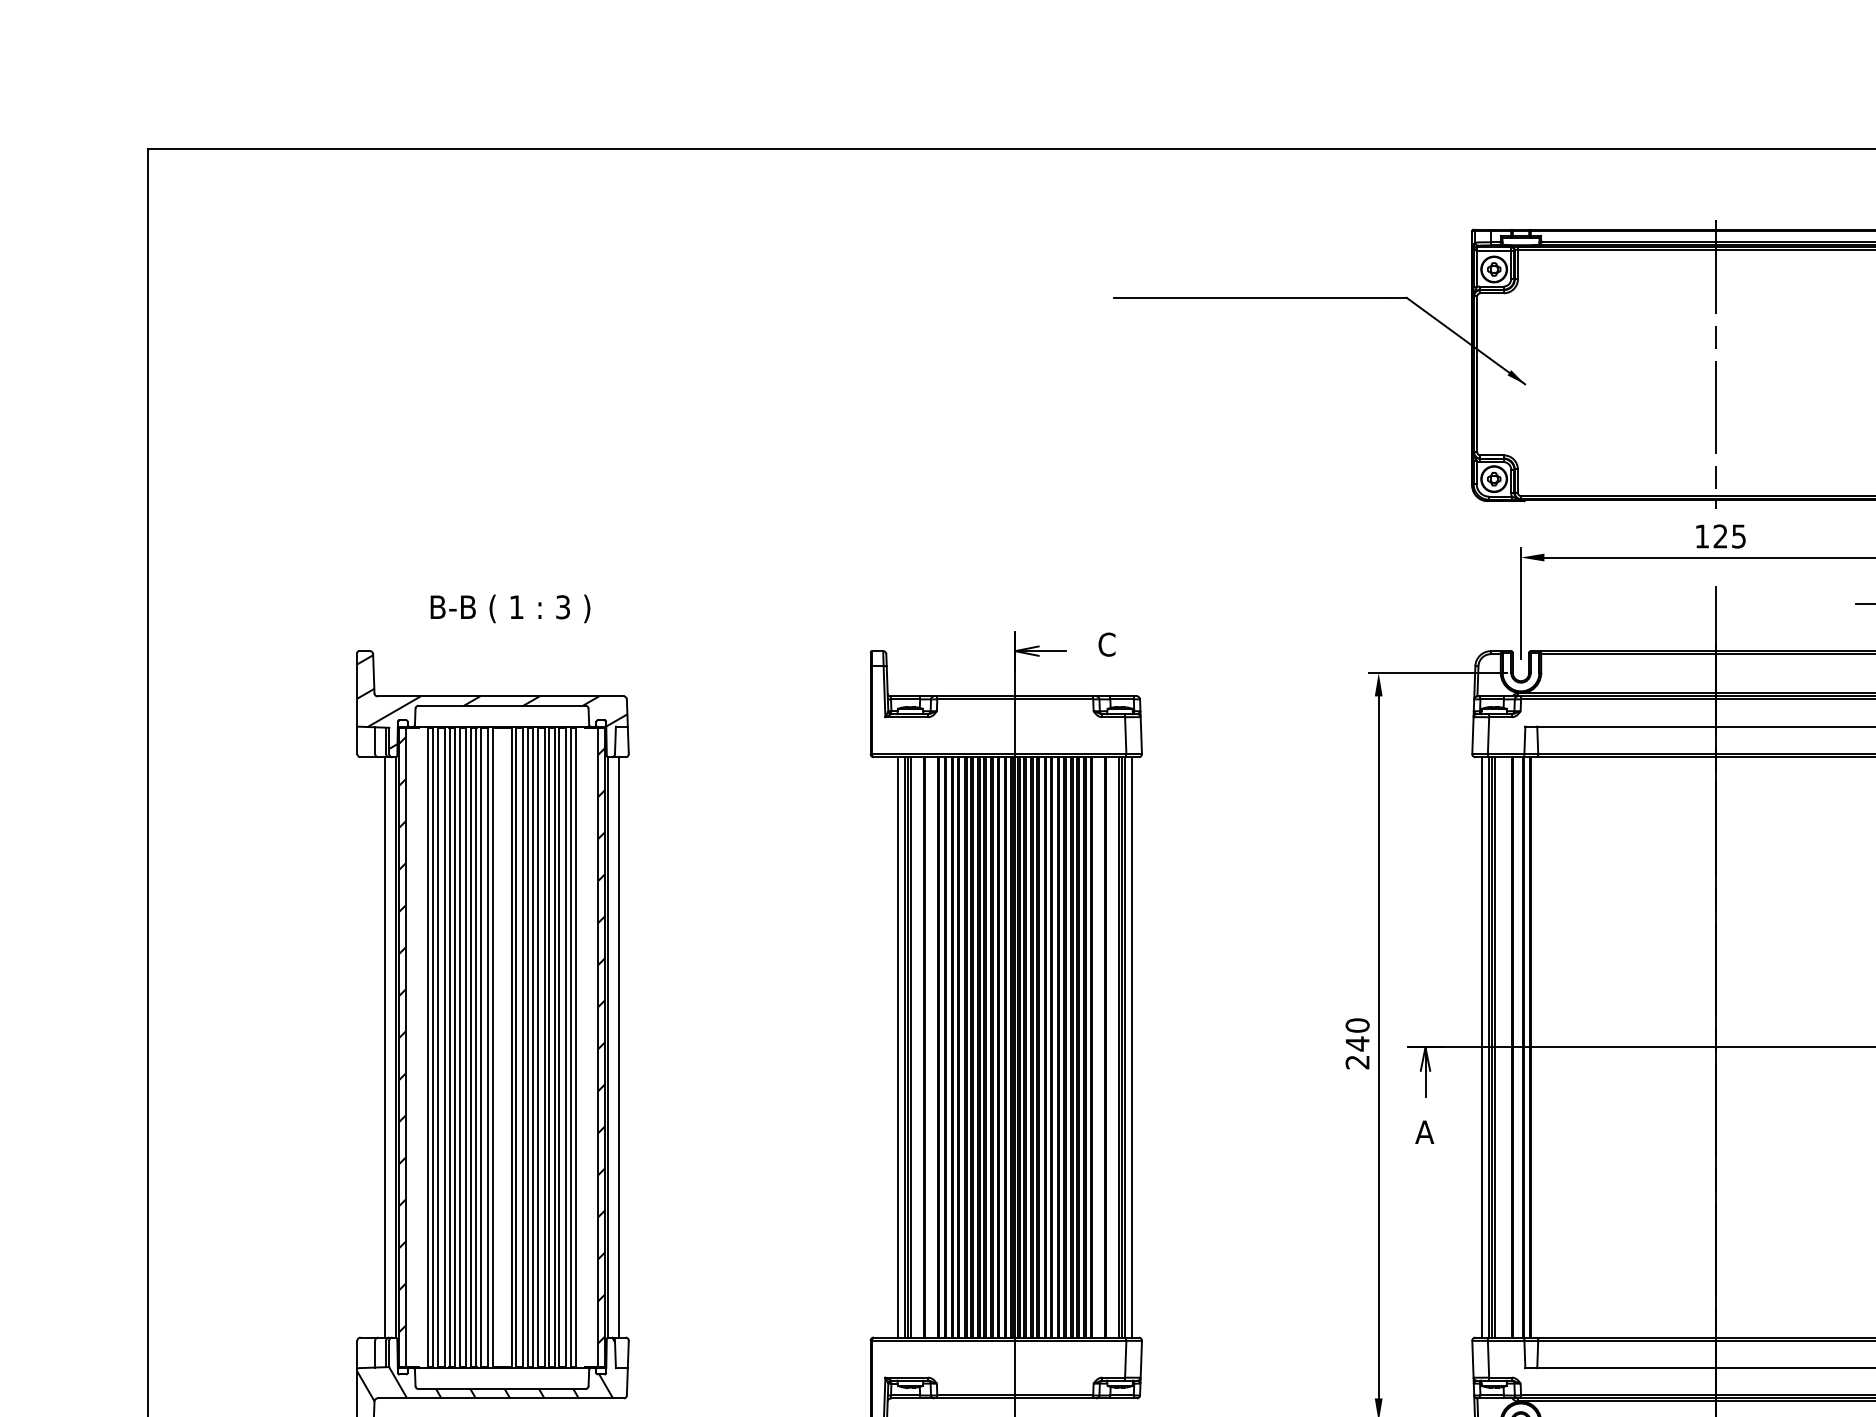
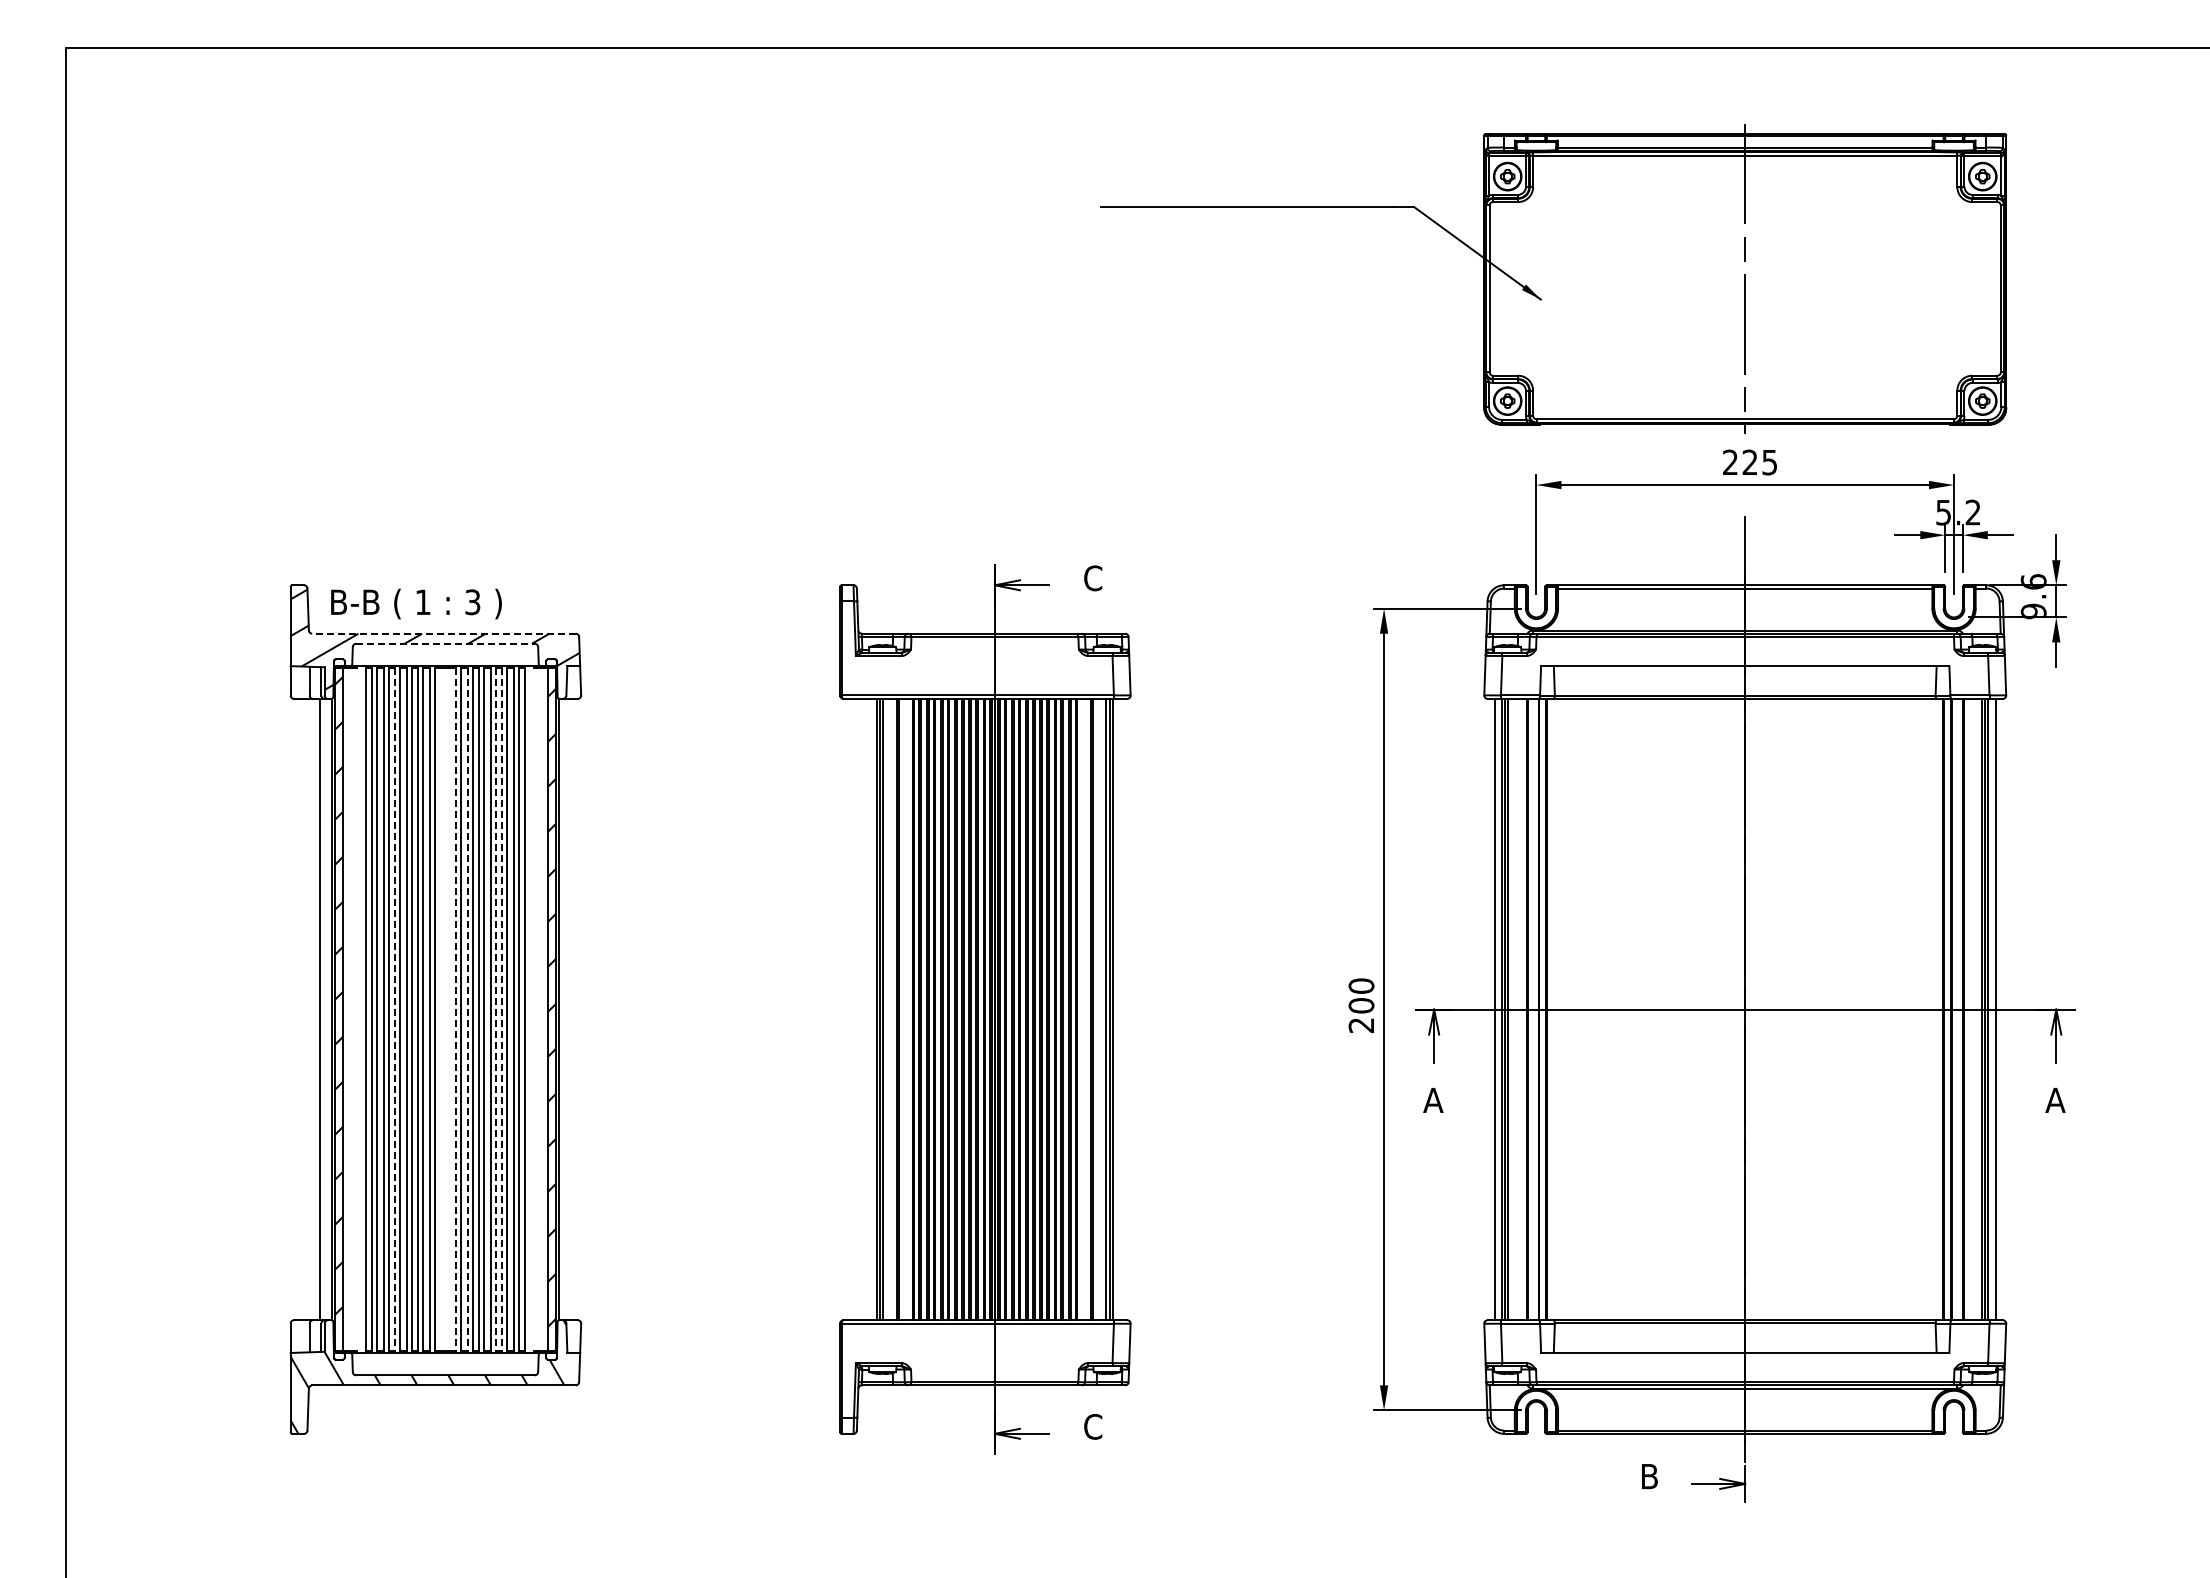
text: (1702, 535) -> (1730, 461), 125 -> 225
text: (510, 608) -> (416, 603), moved
line: (501, 696) -> (444, 633), solid -> dashed
line: (502, 705) -> (445, 643), solid -> dashed
text: (1357, 1043) -> (1361, 1005), 240 -> 200
line: (455, 1047) -> (395, 1009), solid -> dashed
line: (511, 1047) -> (455, 1009), solid -> dashed
line: (522, 1047) -> (467, 1009), solid -> dashed
line: (548, 1047) -> (495, 1009), solid -> dashed
line: (554, 1047) -> (501, 1009), solid -> dashed
line: (618, 1047) -> (570, 1009), removed
line: (898, 1047) -> (869, 1009), removed
line: (1132, 1047) -> (1120, 1009), removed

